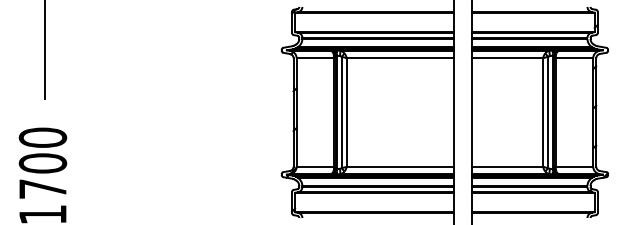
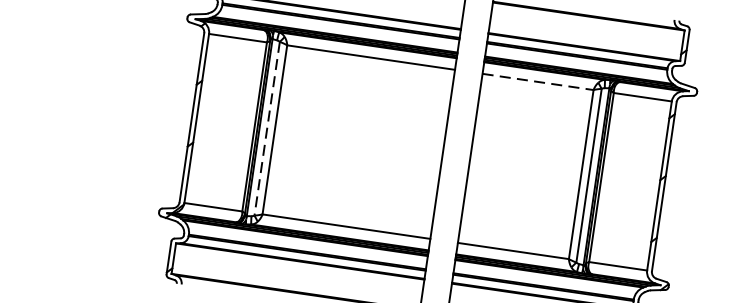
line: (507, 58) -> (538, 82), solid -> dashed
line: (341, 112) -> (266, 128), solid -> dashed

